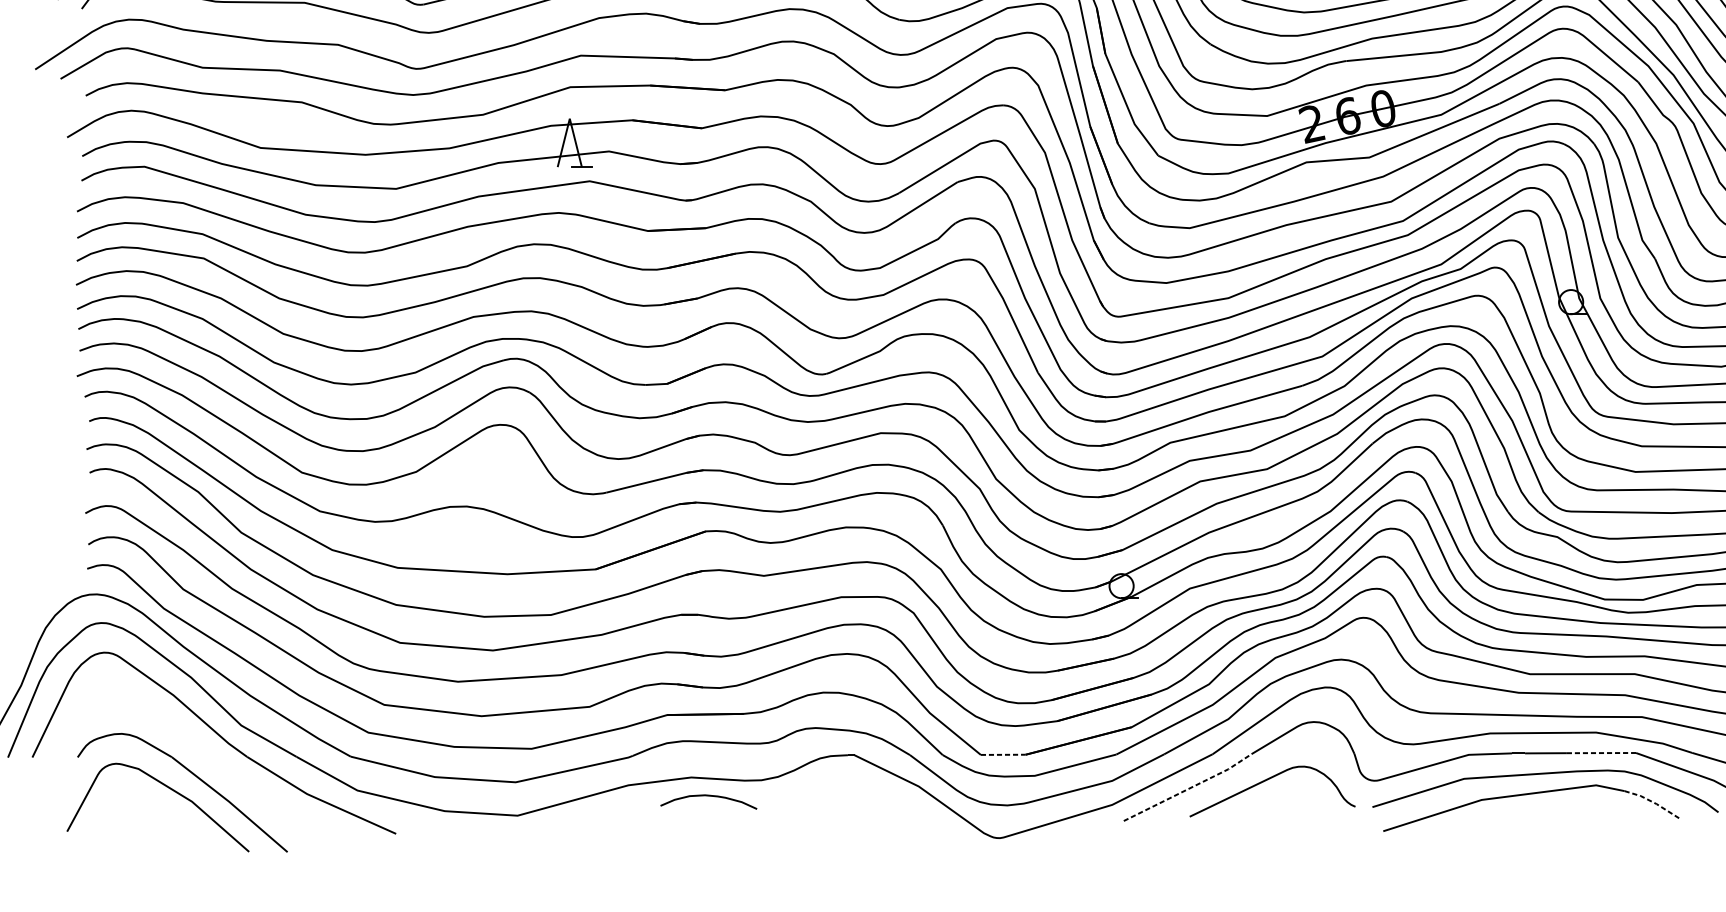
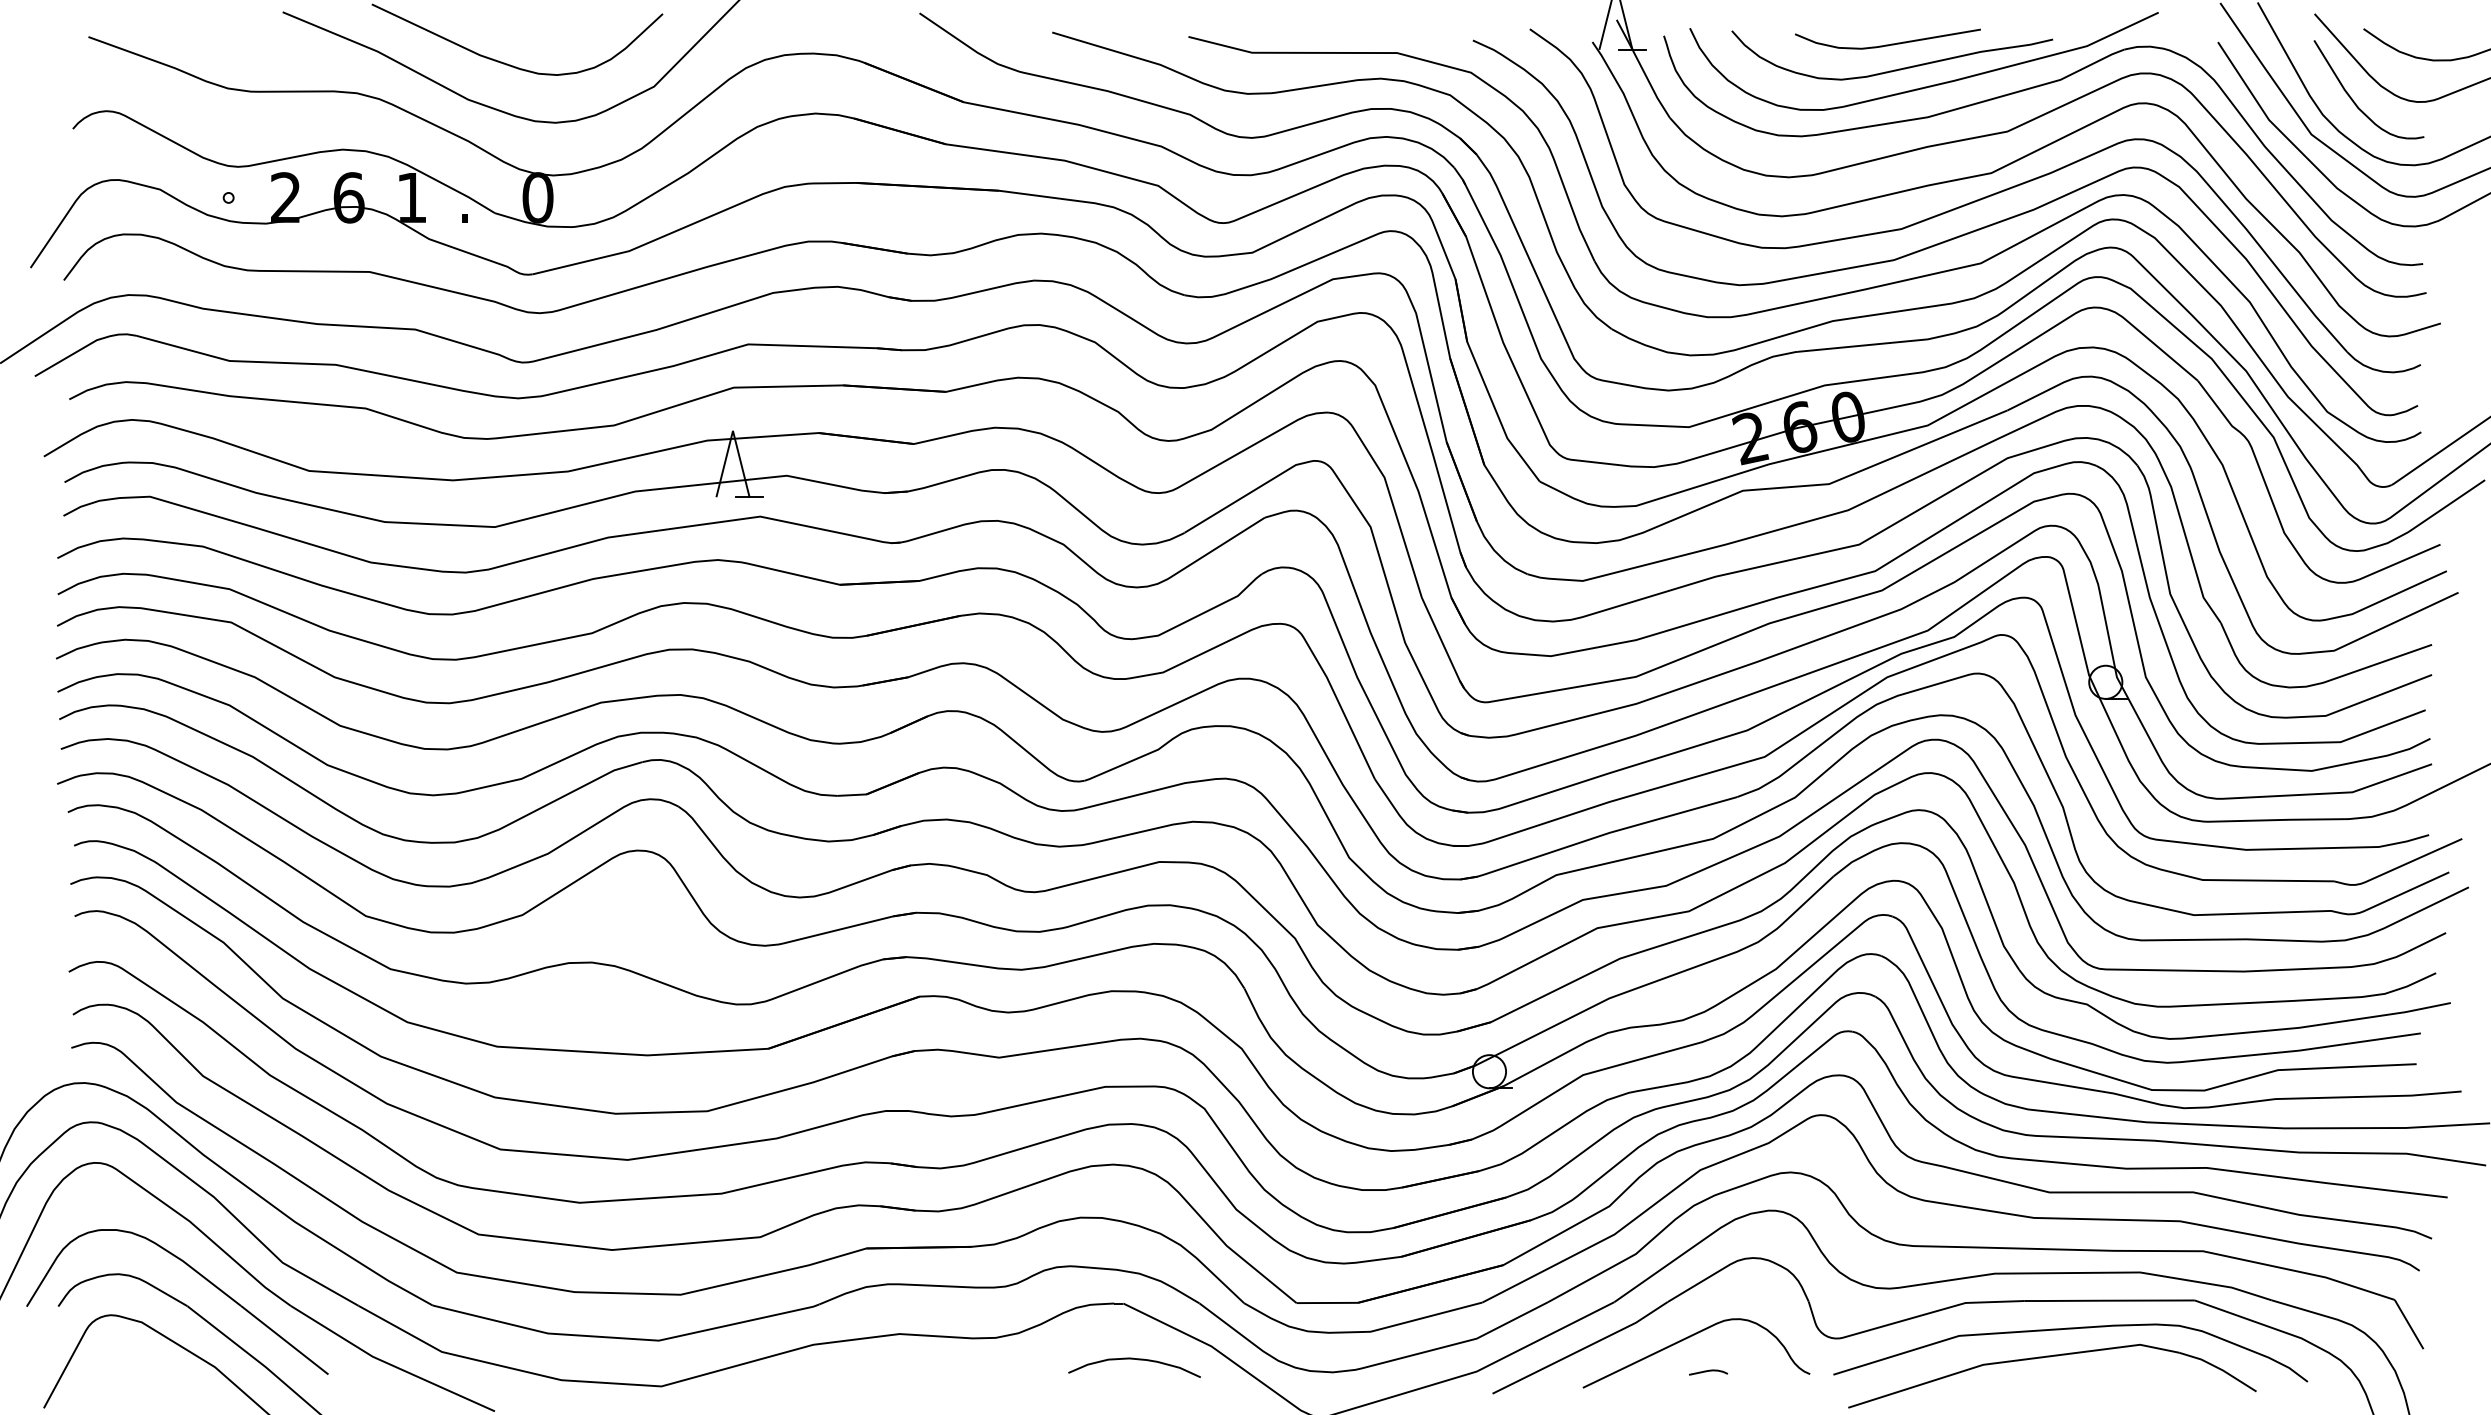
part: (180, 734) -> (199, 1275), added
line: (1601, 753) -> (2147, 1300), dashed -> solid
line: (1003, 754) -> (1327, 1302), dashed -> solid
line: (1188, 788) -> (1581, 1349), dashed -> solid
curve: (710, 796) -> (1137, 1360), moved
line: (1654, 802) -> (2219, 1368), dashed -> solid
curve: (1281, 804) -> (1708, 1371), added

